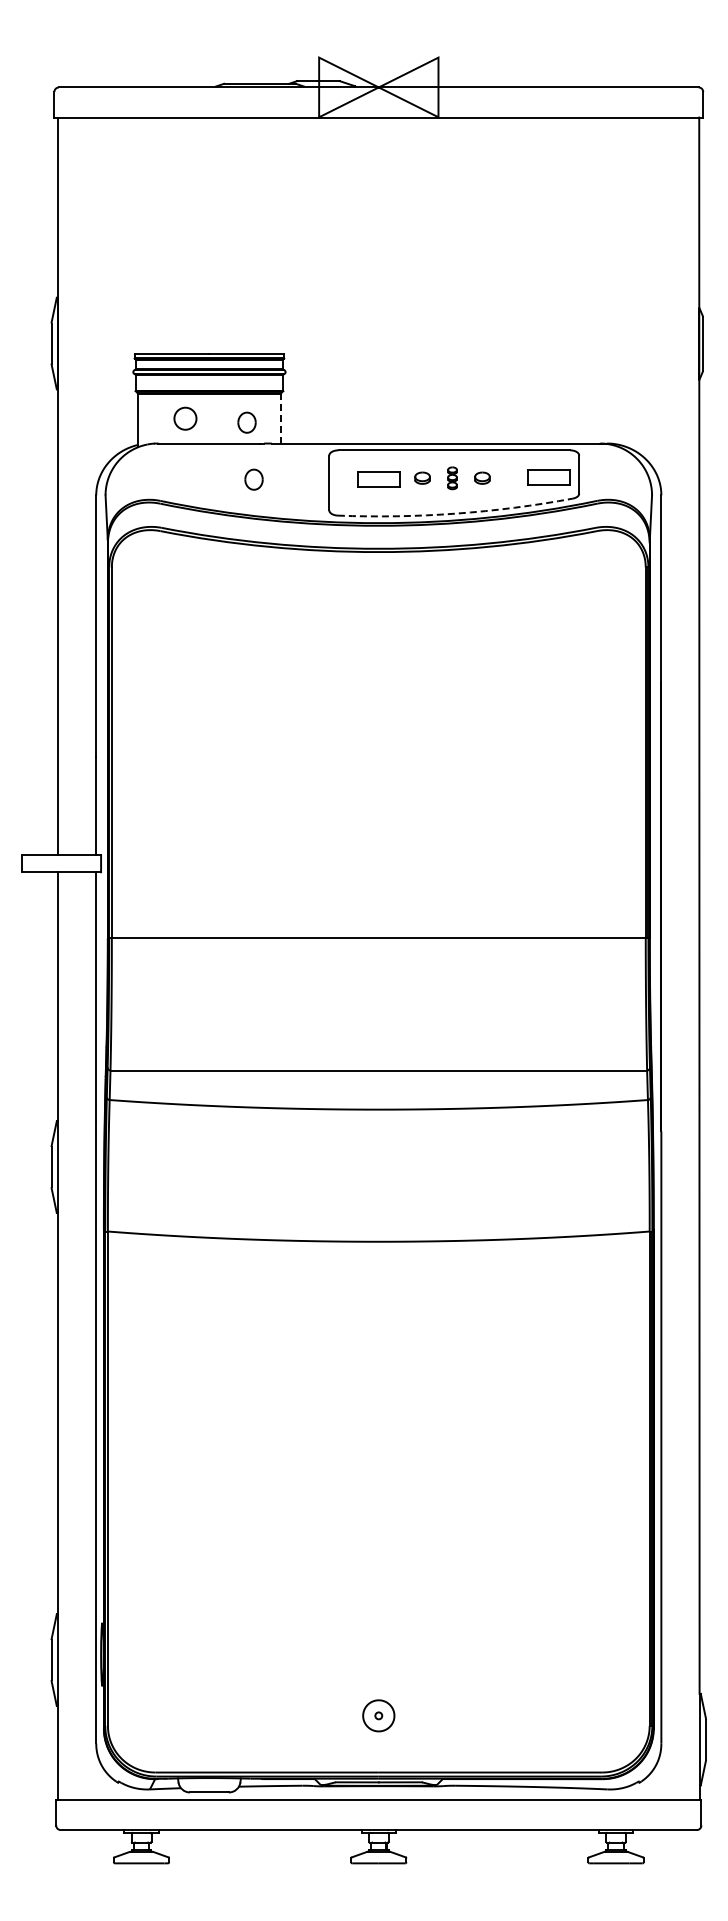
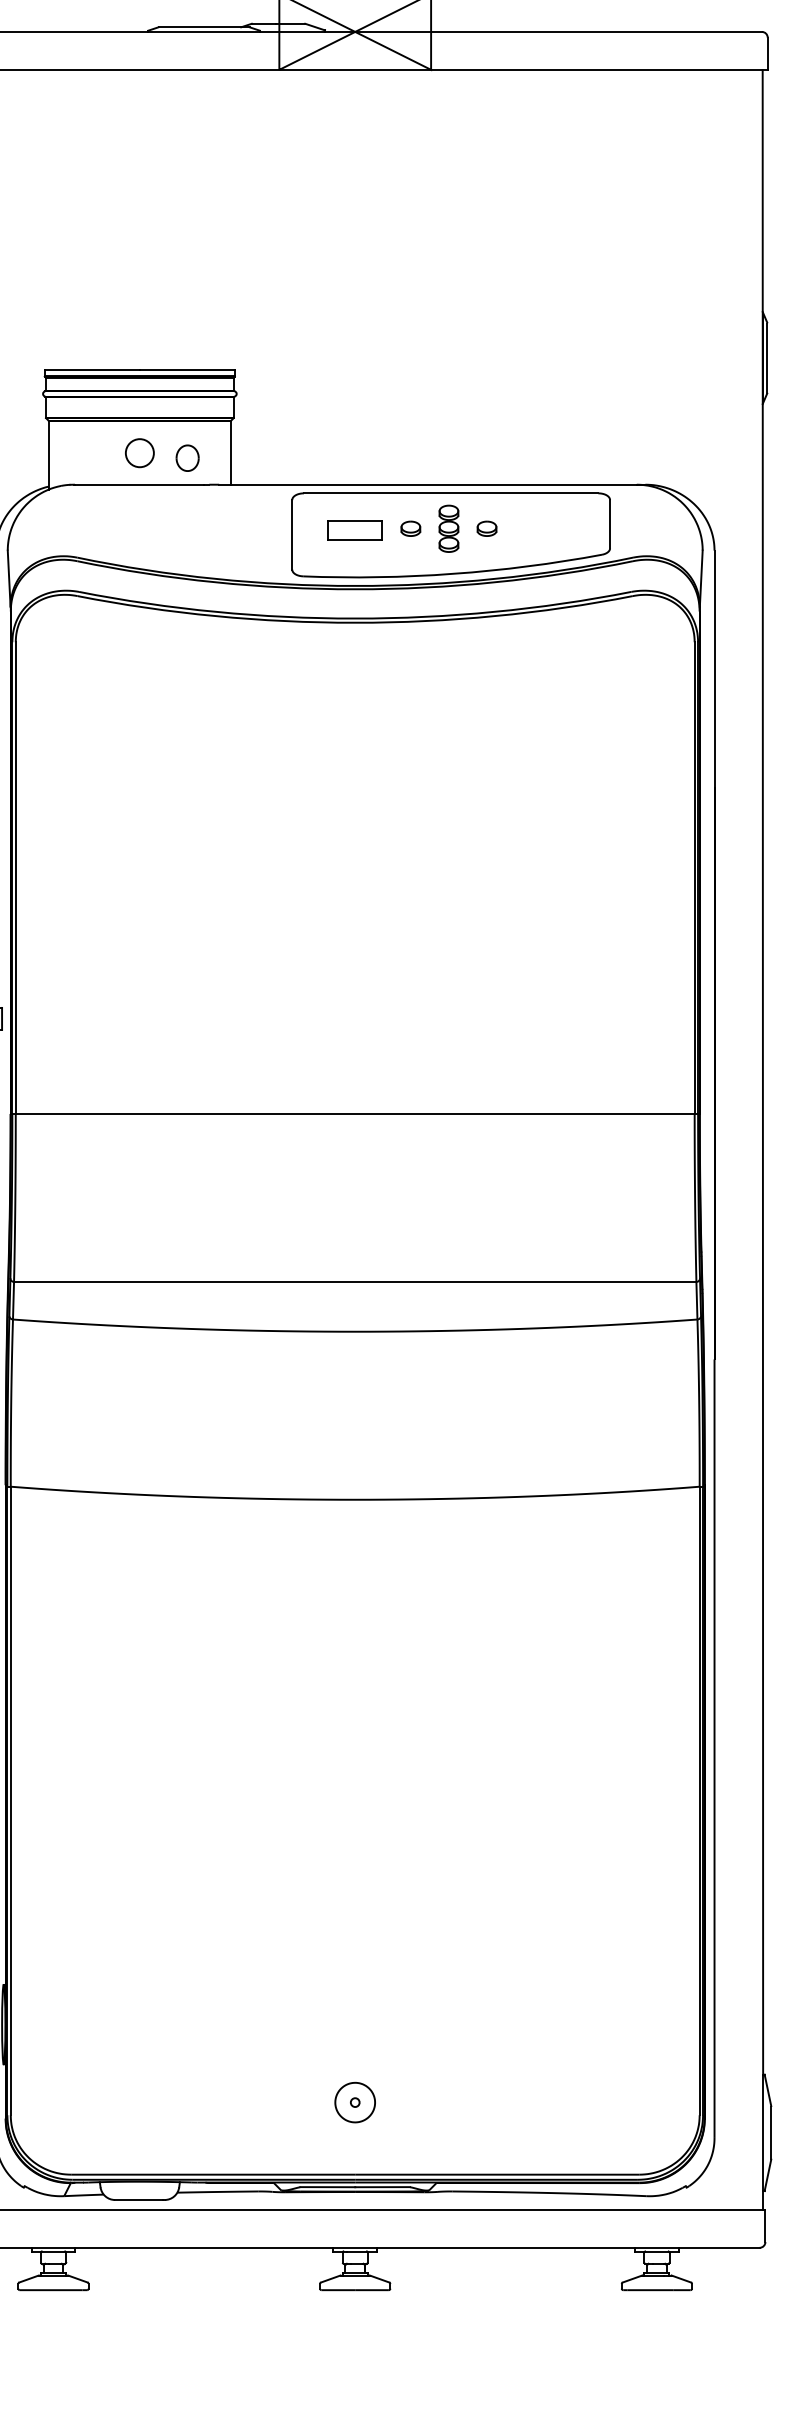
circle: (185, 418) -> (139, 452), moved
line: (281, 418) -> (231, 452), dashed -> solid
part: (548, 477) -> (570, 527), removed
part: (452, 478) -> (448, 529), size x1.67
part: (253, 479) -> (195, 530), removed
arc: (455, 513) -> (452, 573), dashed -> solid

